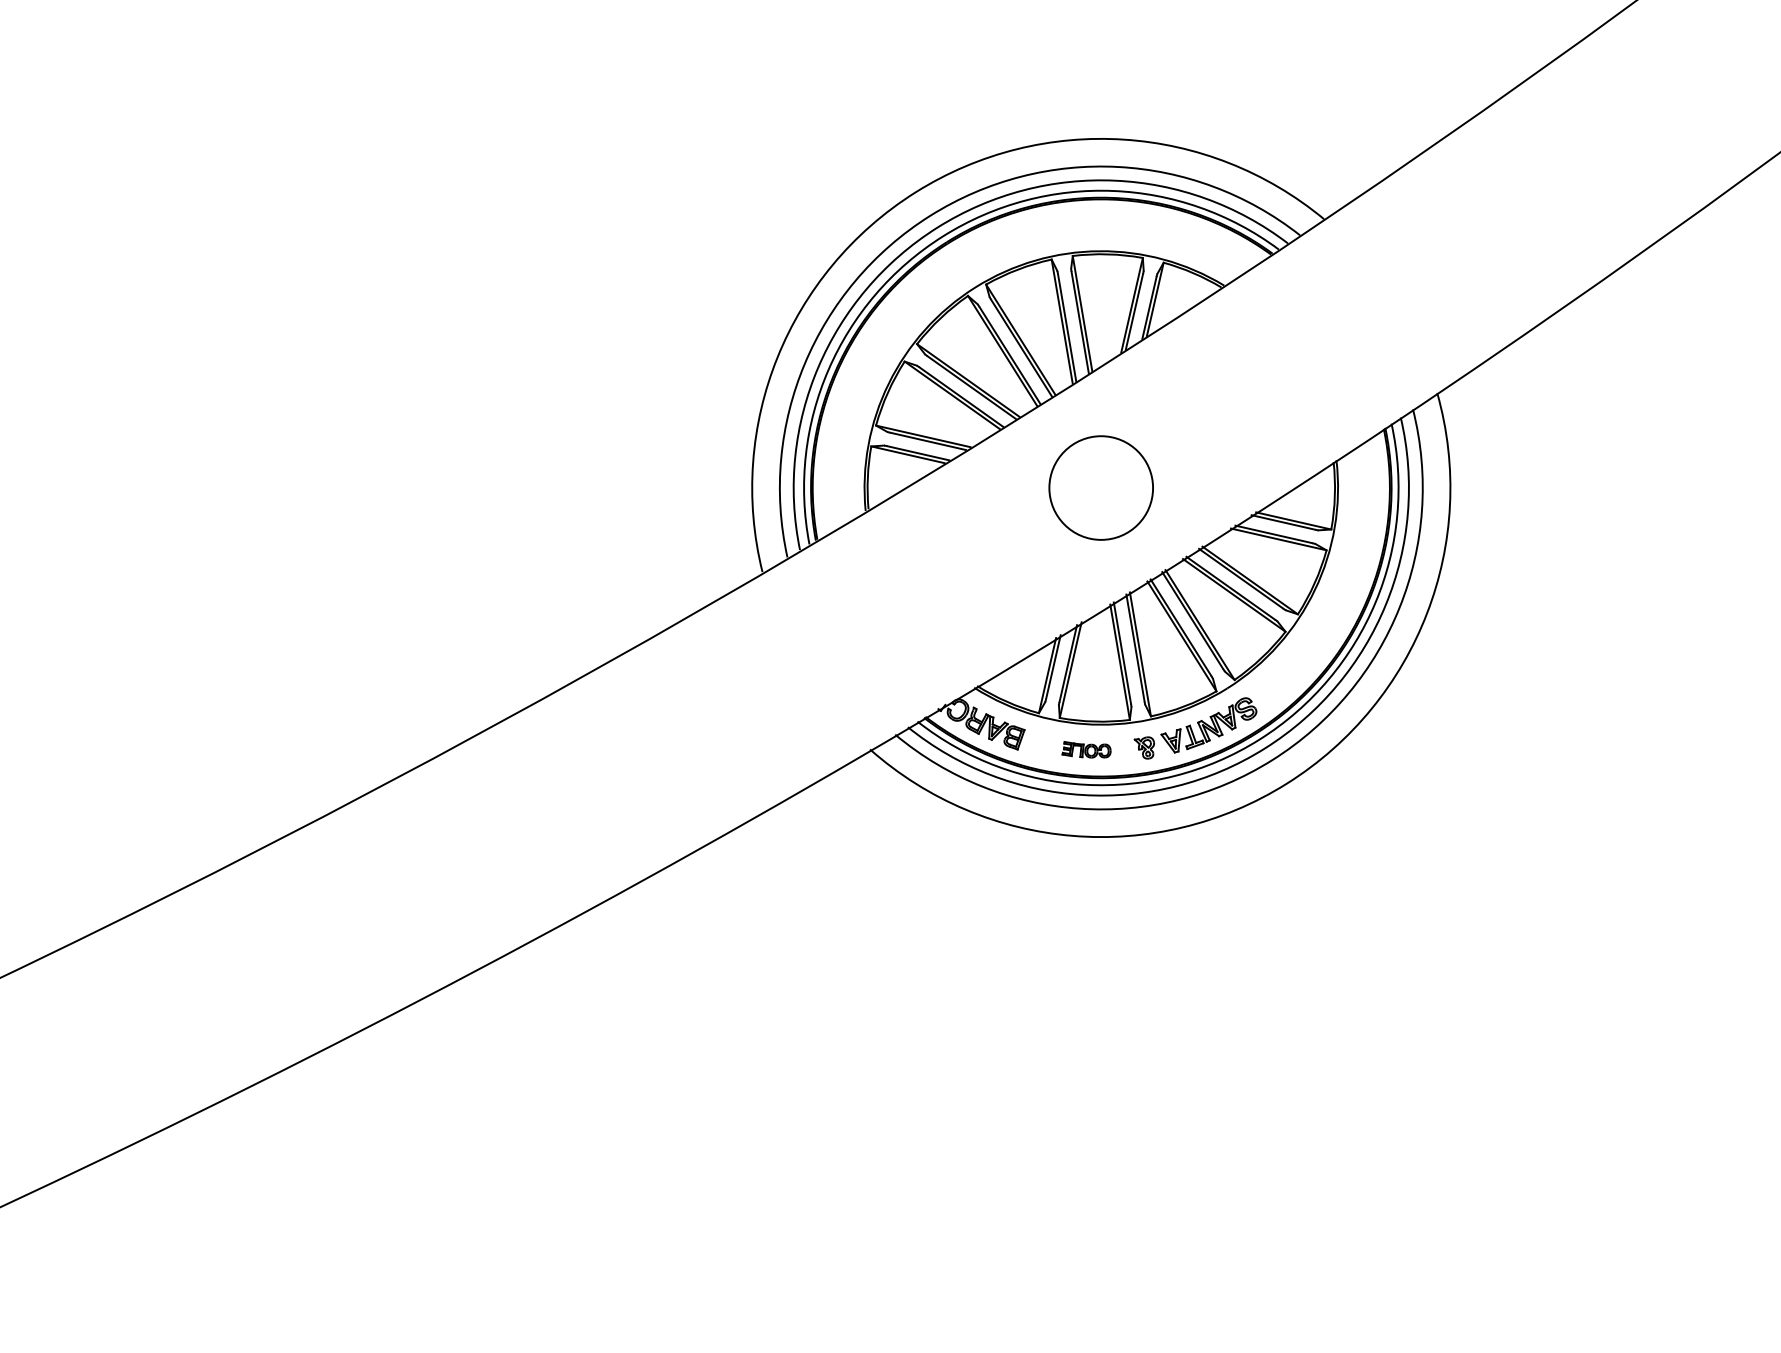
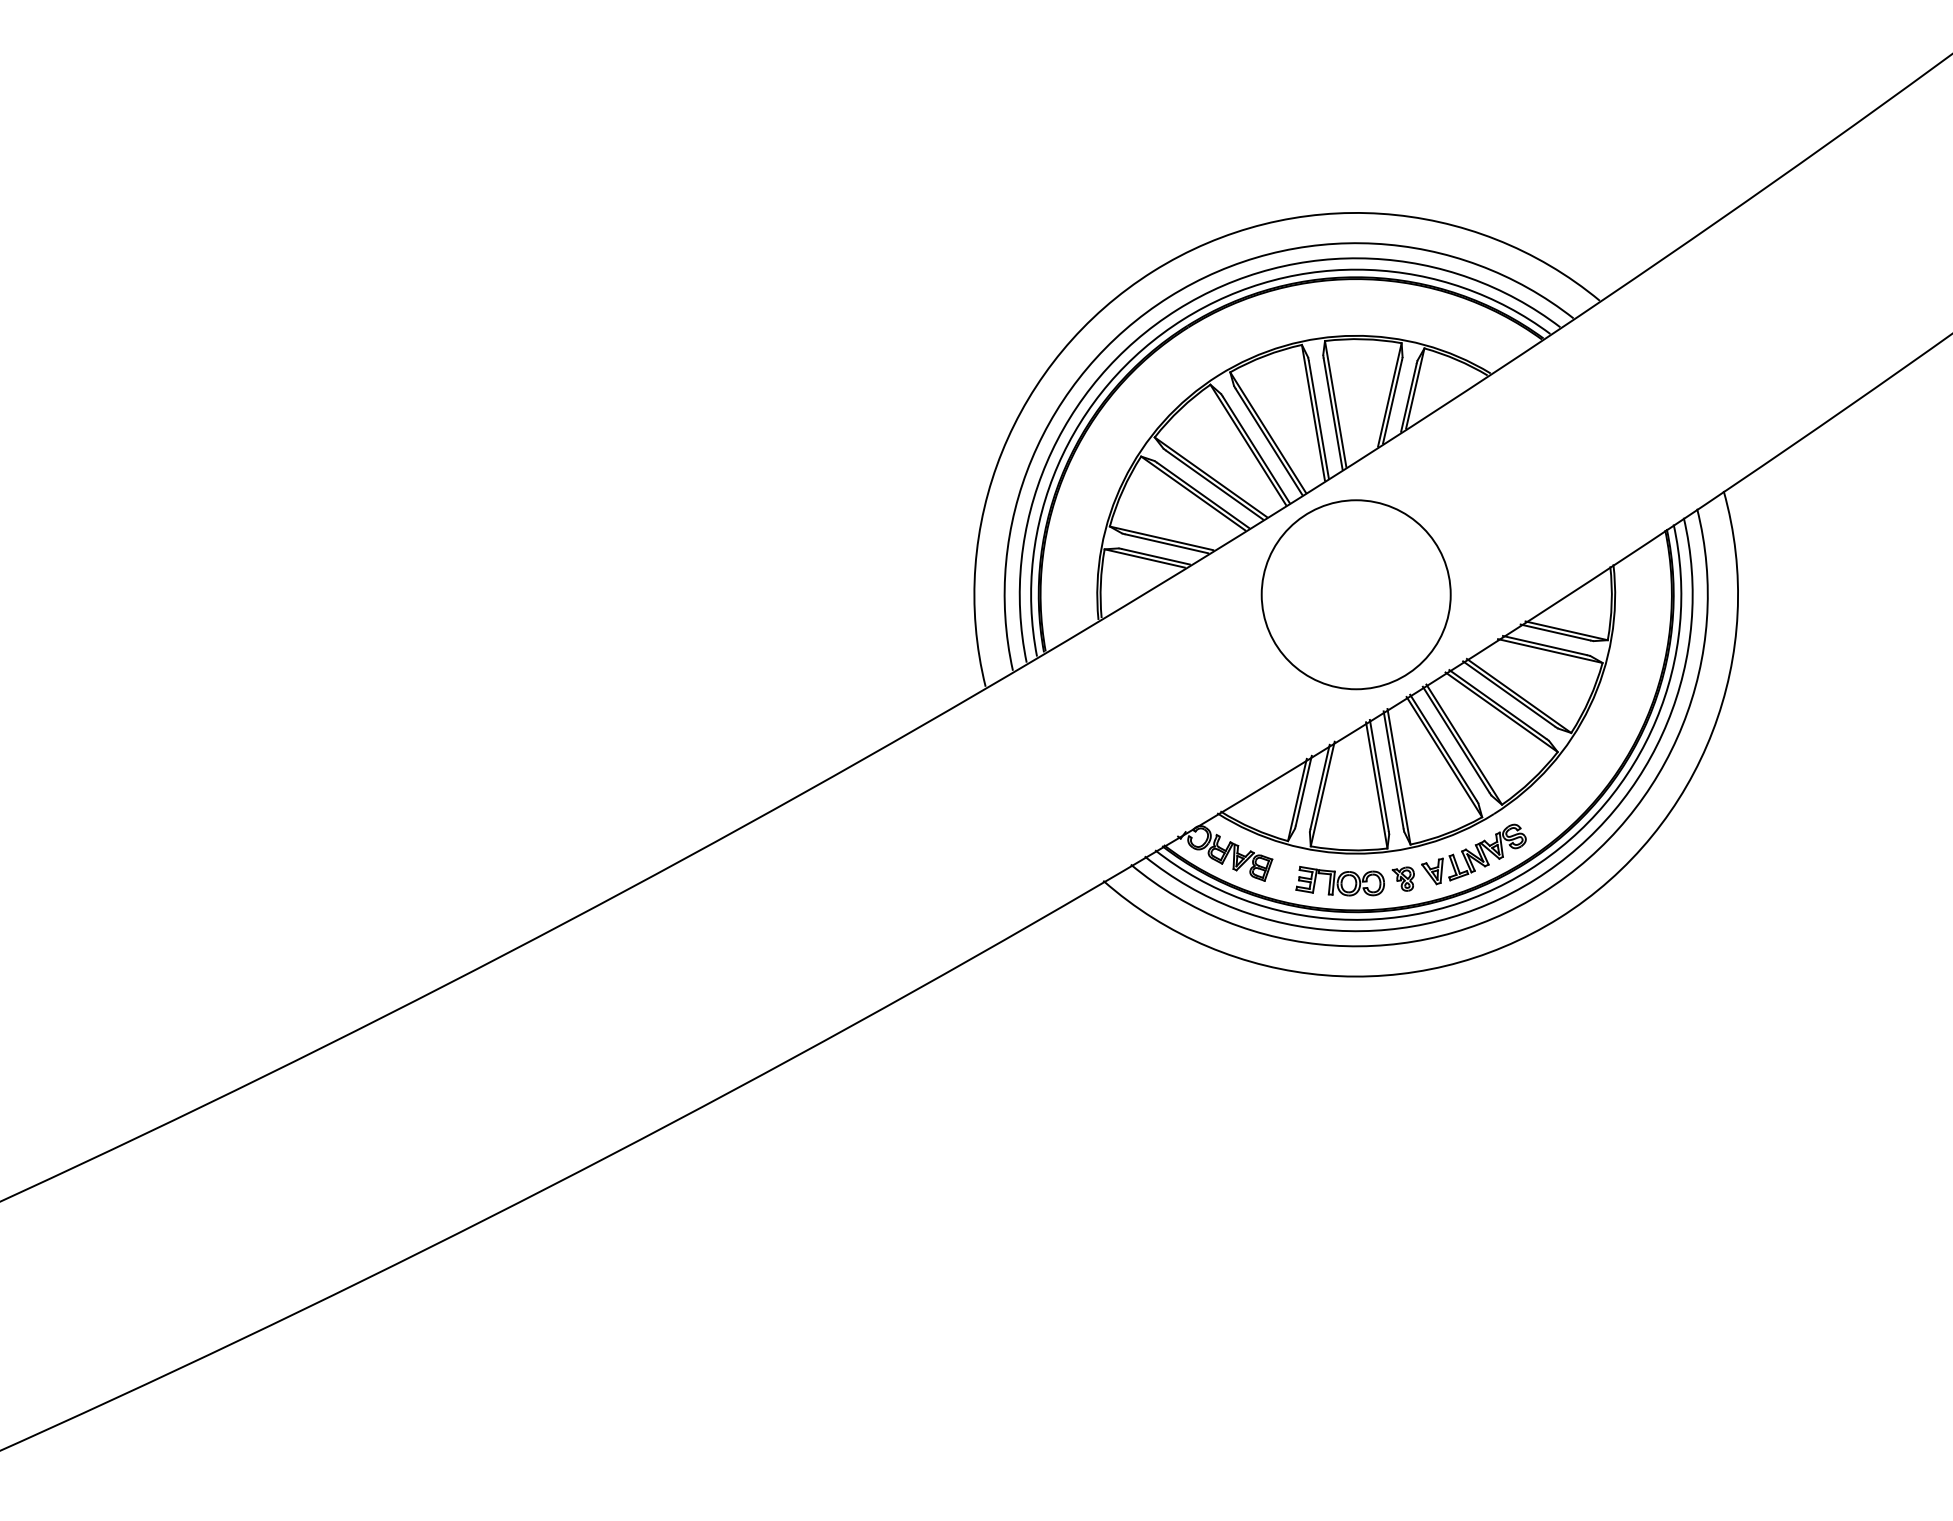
circle: (1100, 487) -> (1355, 594), size x1.67
part: (1086, 749) -> (1339, 880), size x1.67

